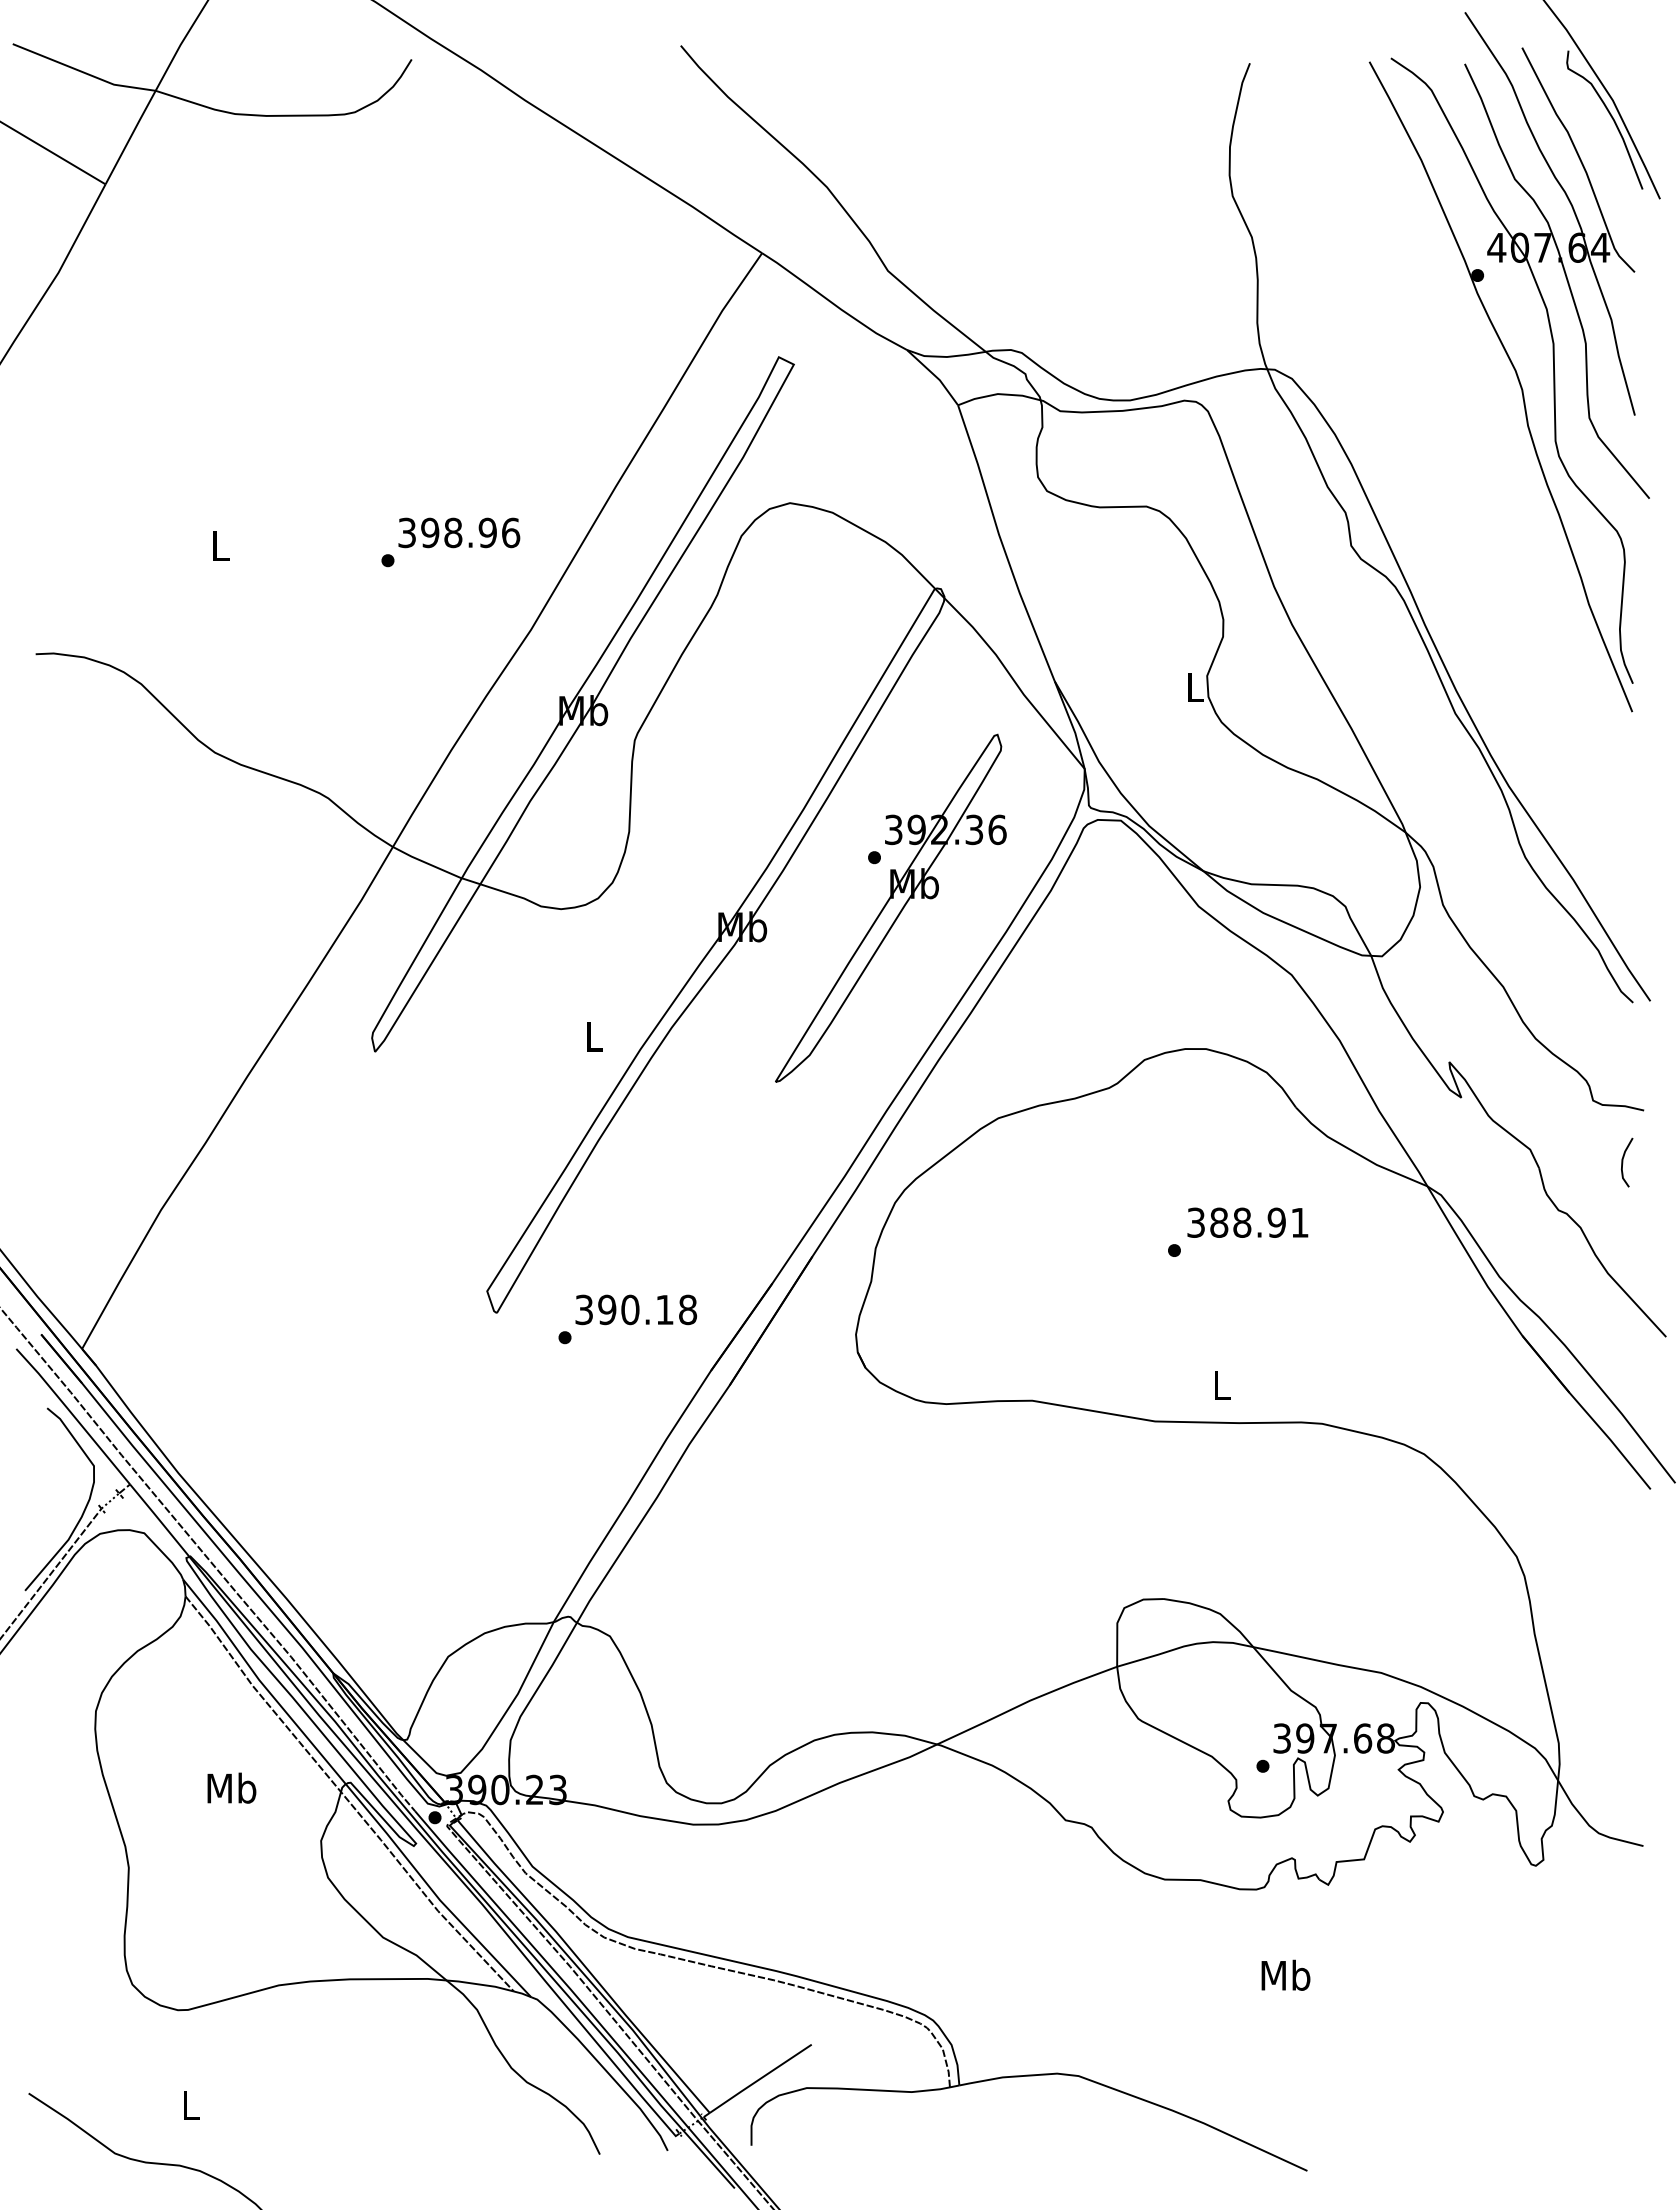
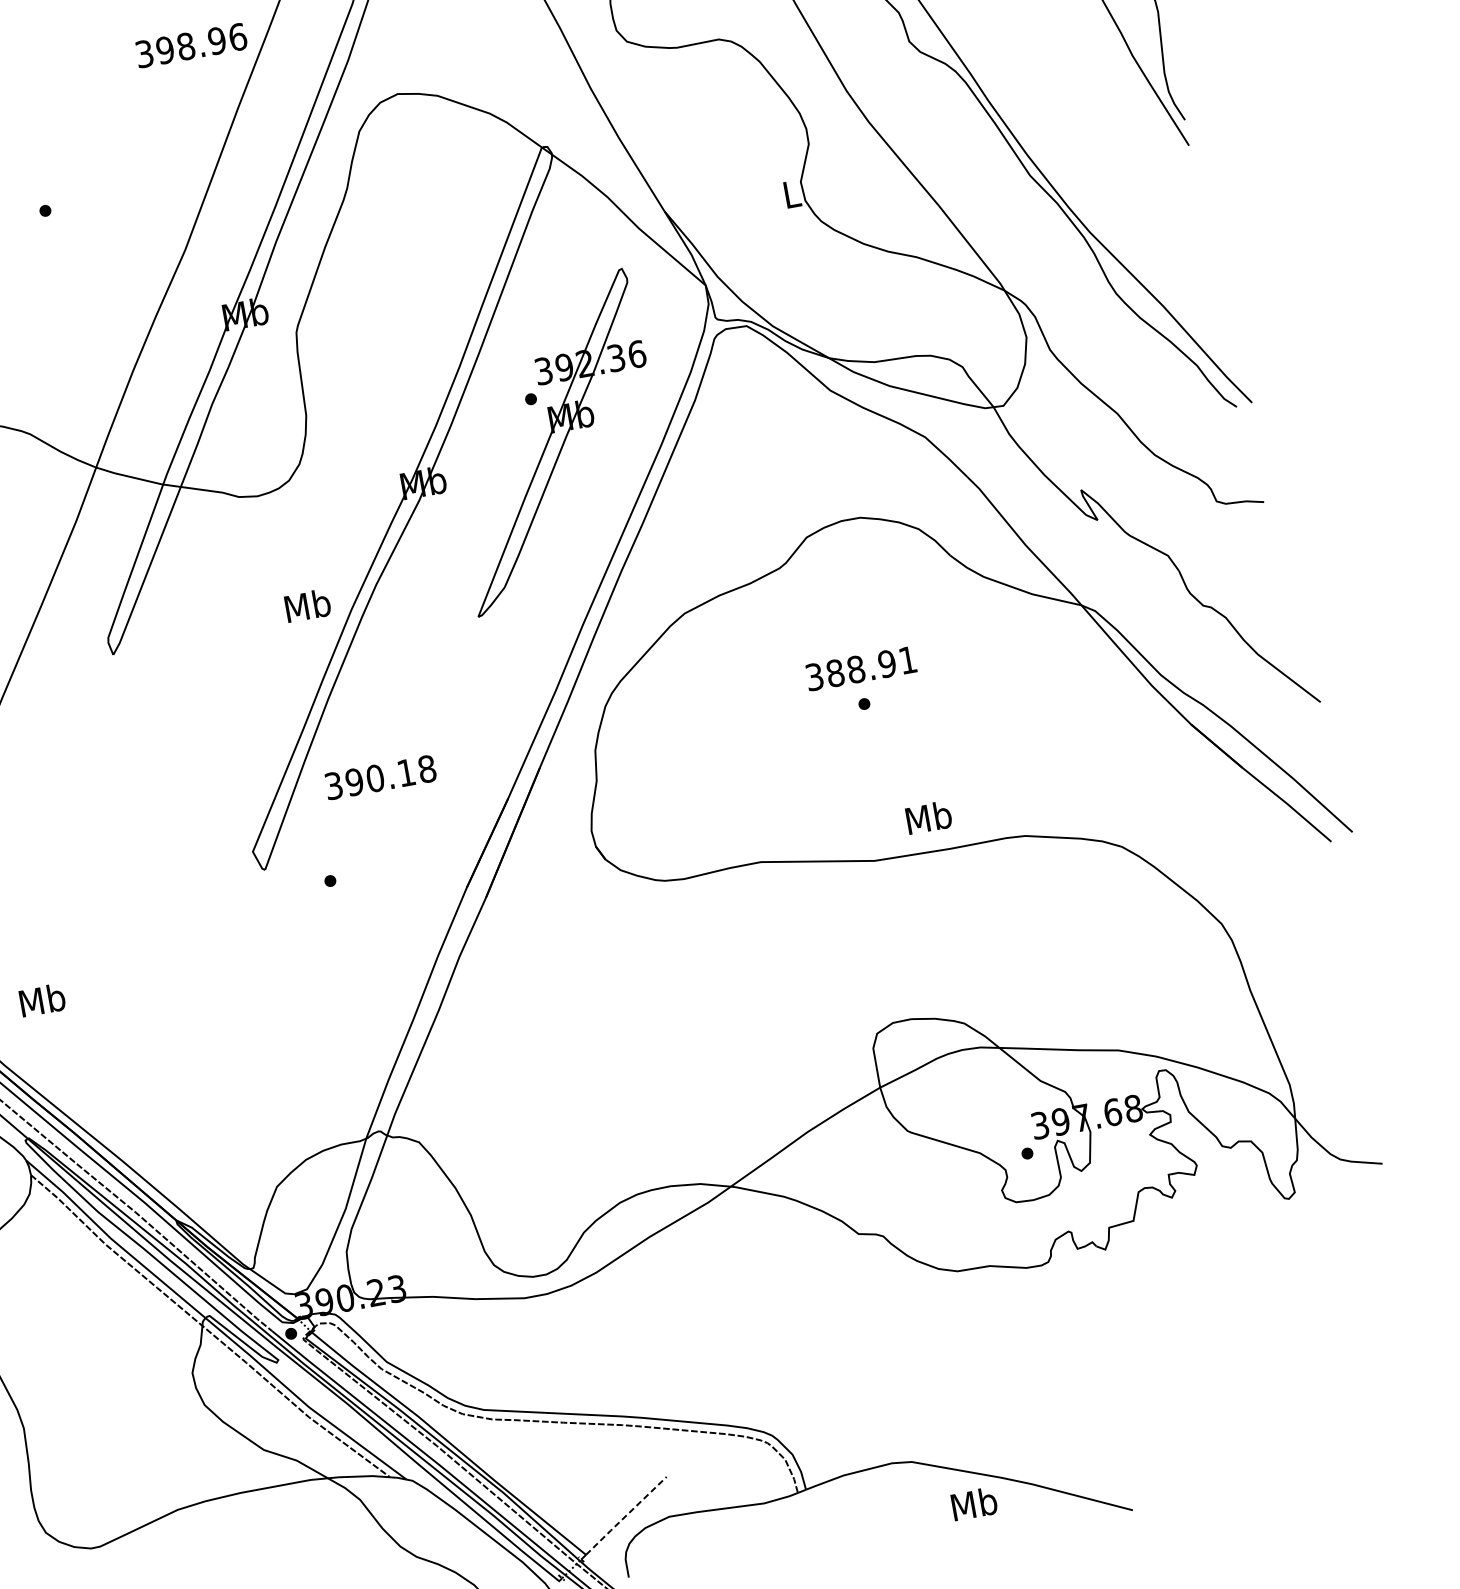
text: (459, 532) -> (191, 45), moved
text: (593, 1036) -> (307, 605), L -> Mb
curve: (1623, 1162) -> (1253, 552), removed
text: (1247, 1222) -> (860, 668), moved
text: (636, 1309) -> (380, 777), moved
text: (1221, 1384) -> (928, 816), L -> Mb
text: (231, 1787) -> (42, 999), moved
text: (1285, 1974) -> (973, 1503), moved
line: (760, 2078) -> (626, 1515), solid -> dashed

